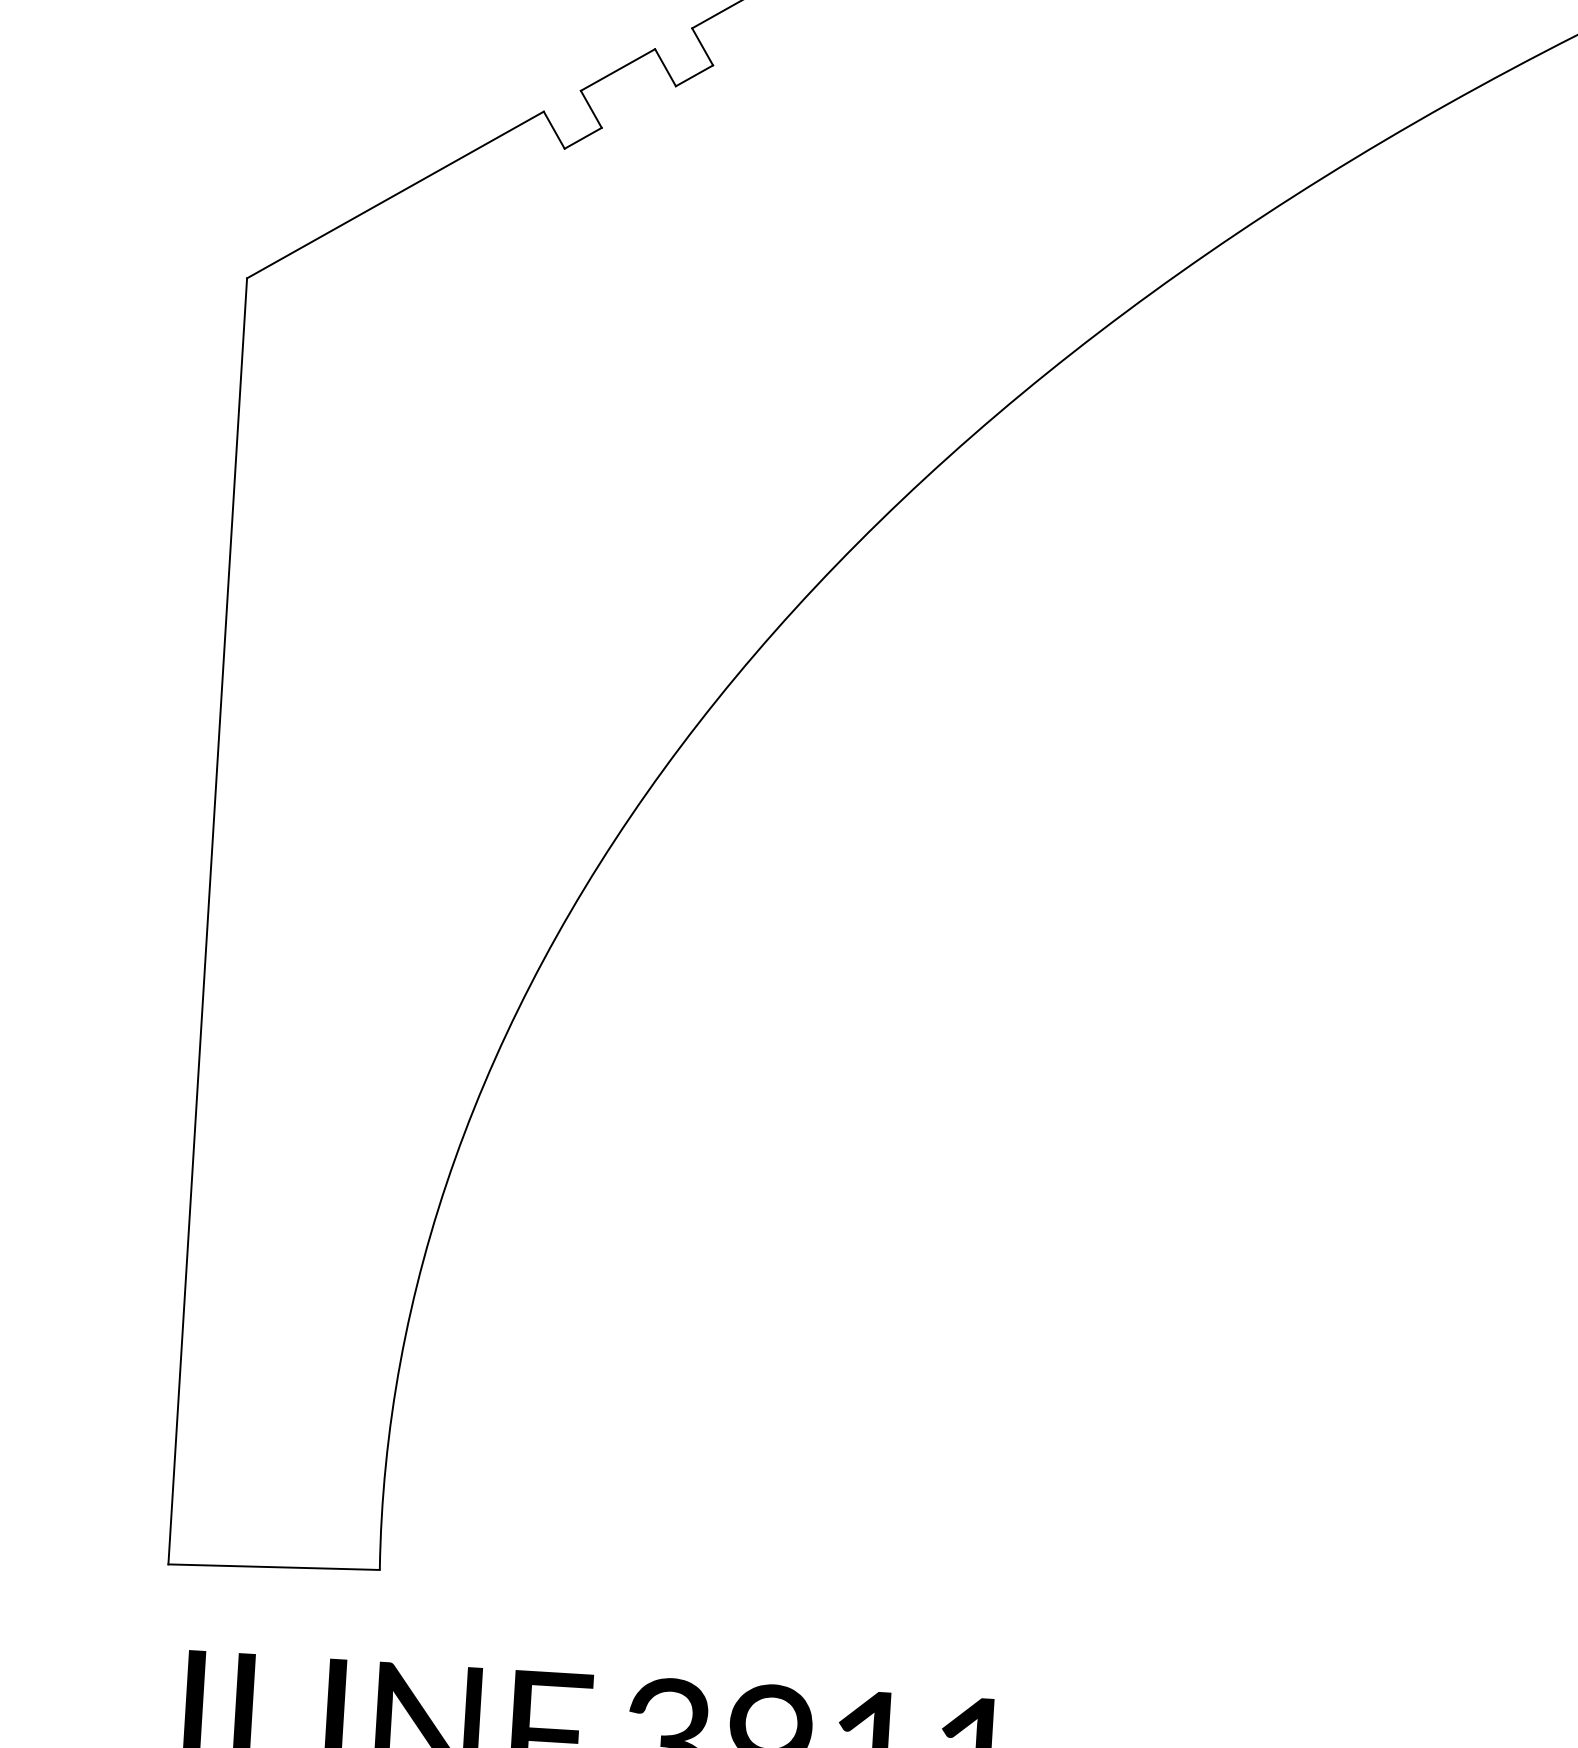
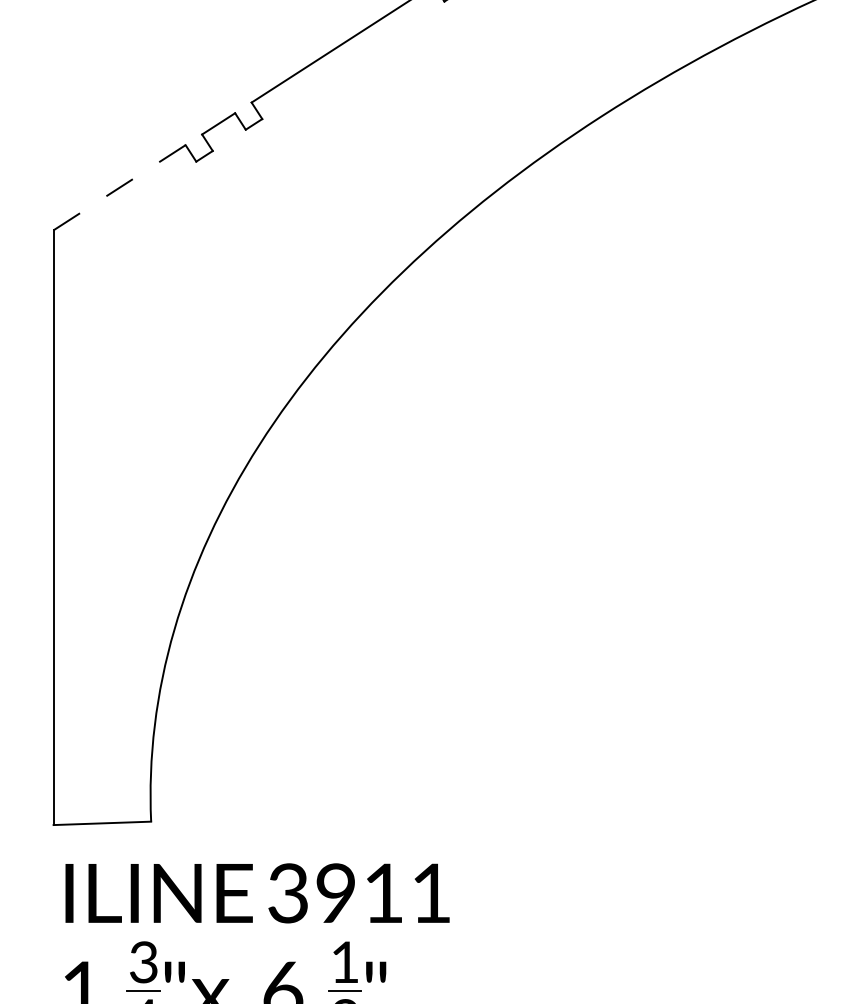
line: (395, 194) -> (119, 187), solid -> dashed

